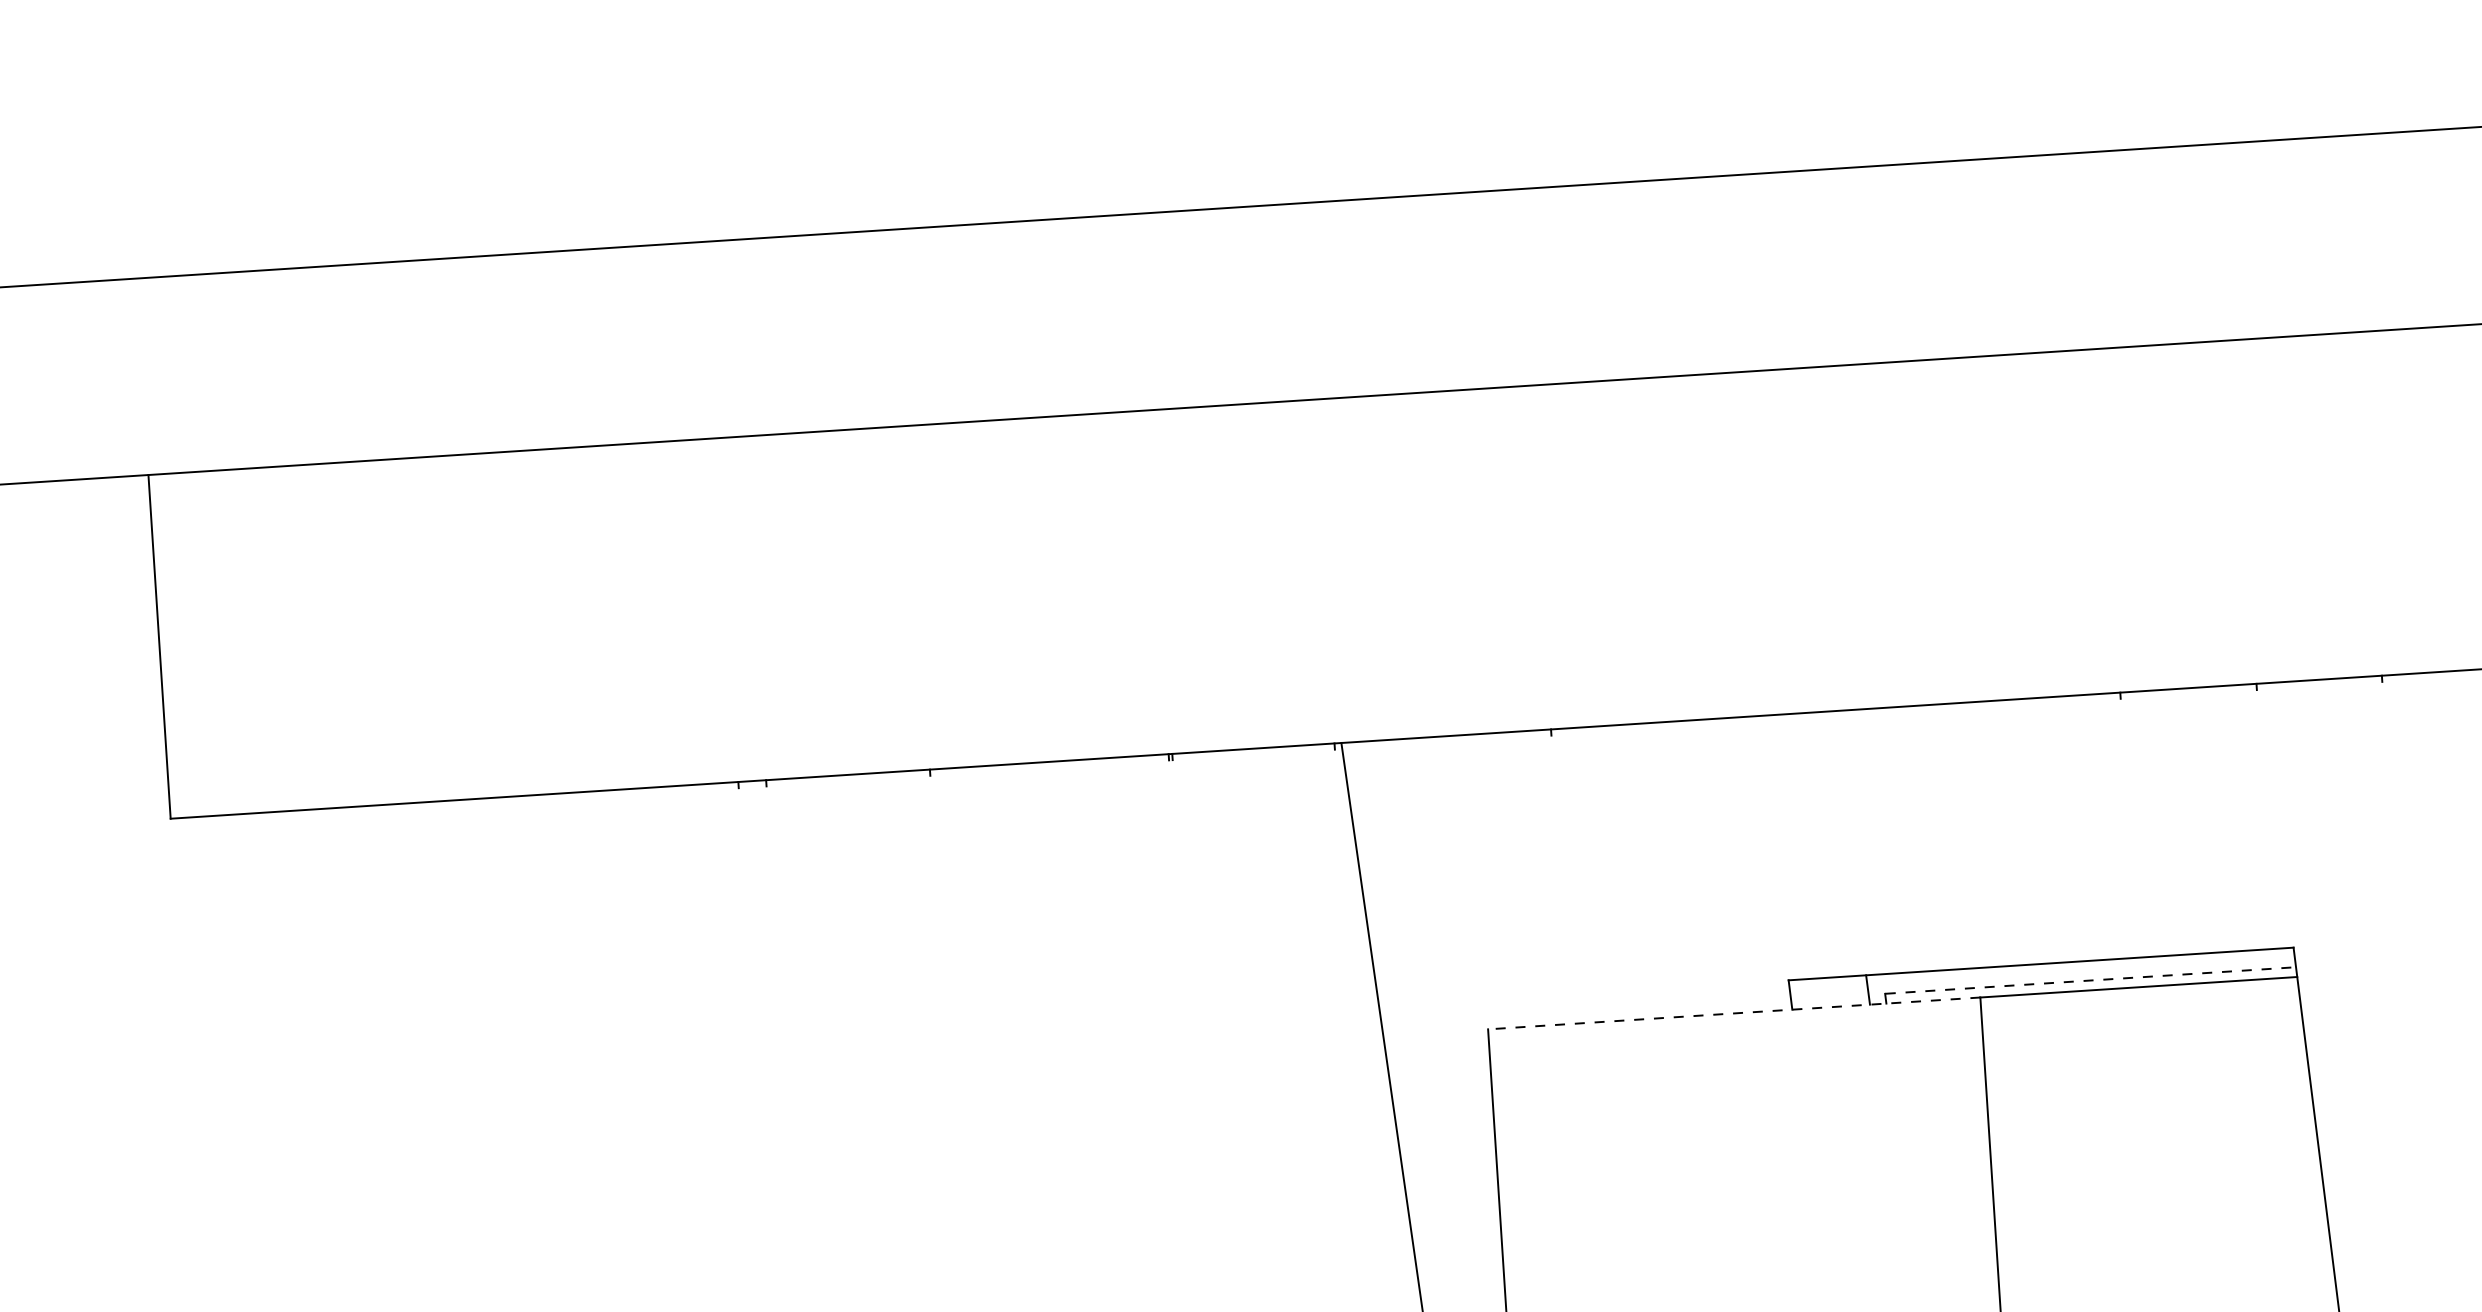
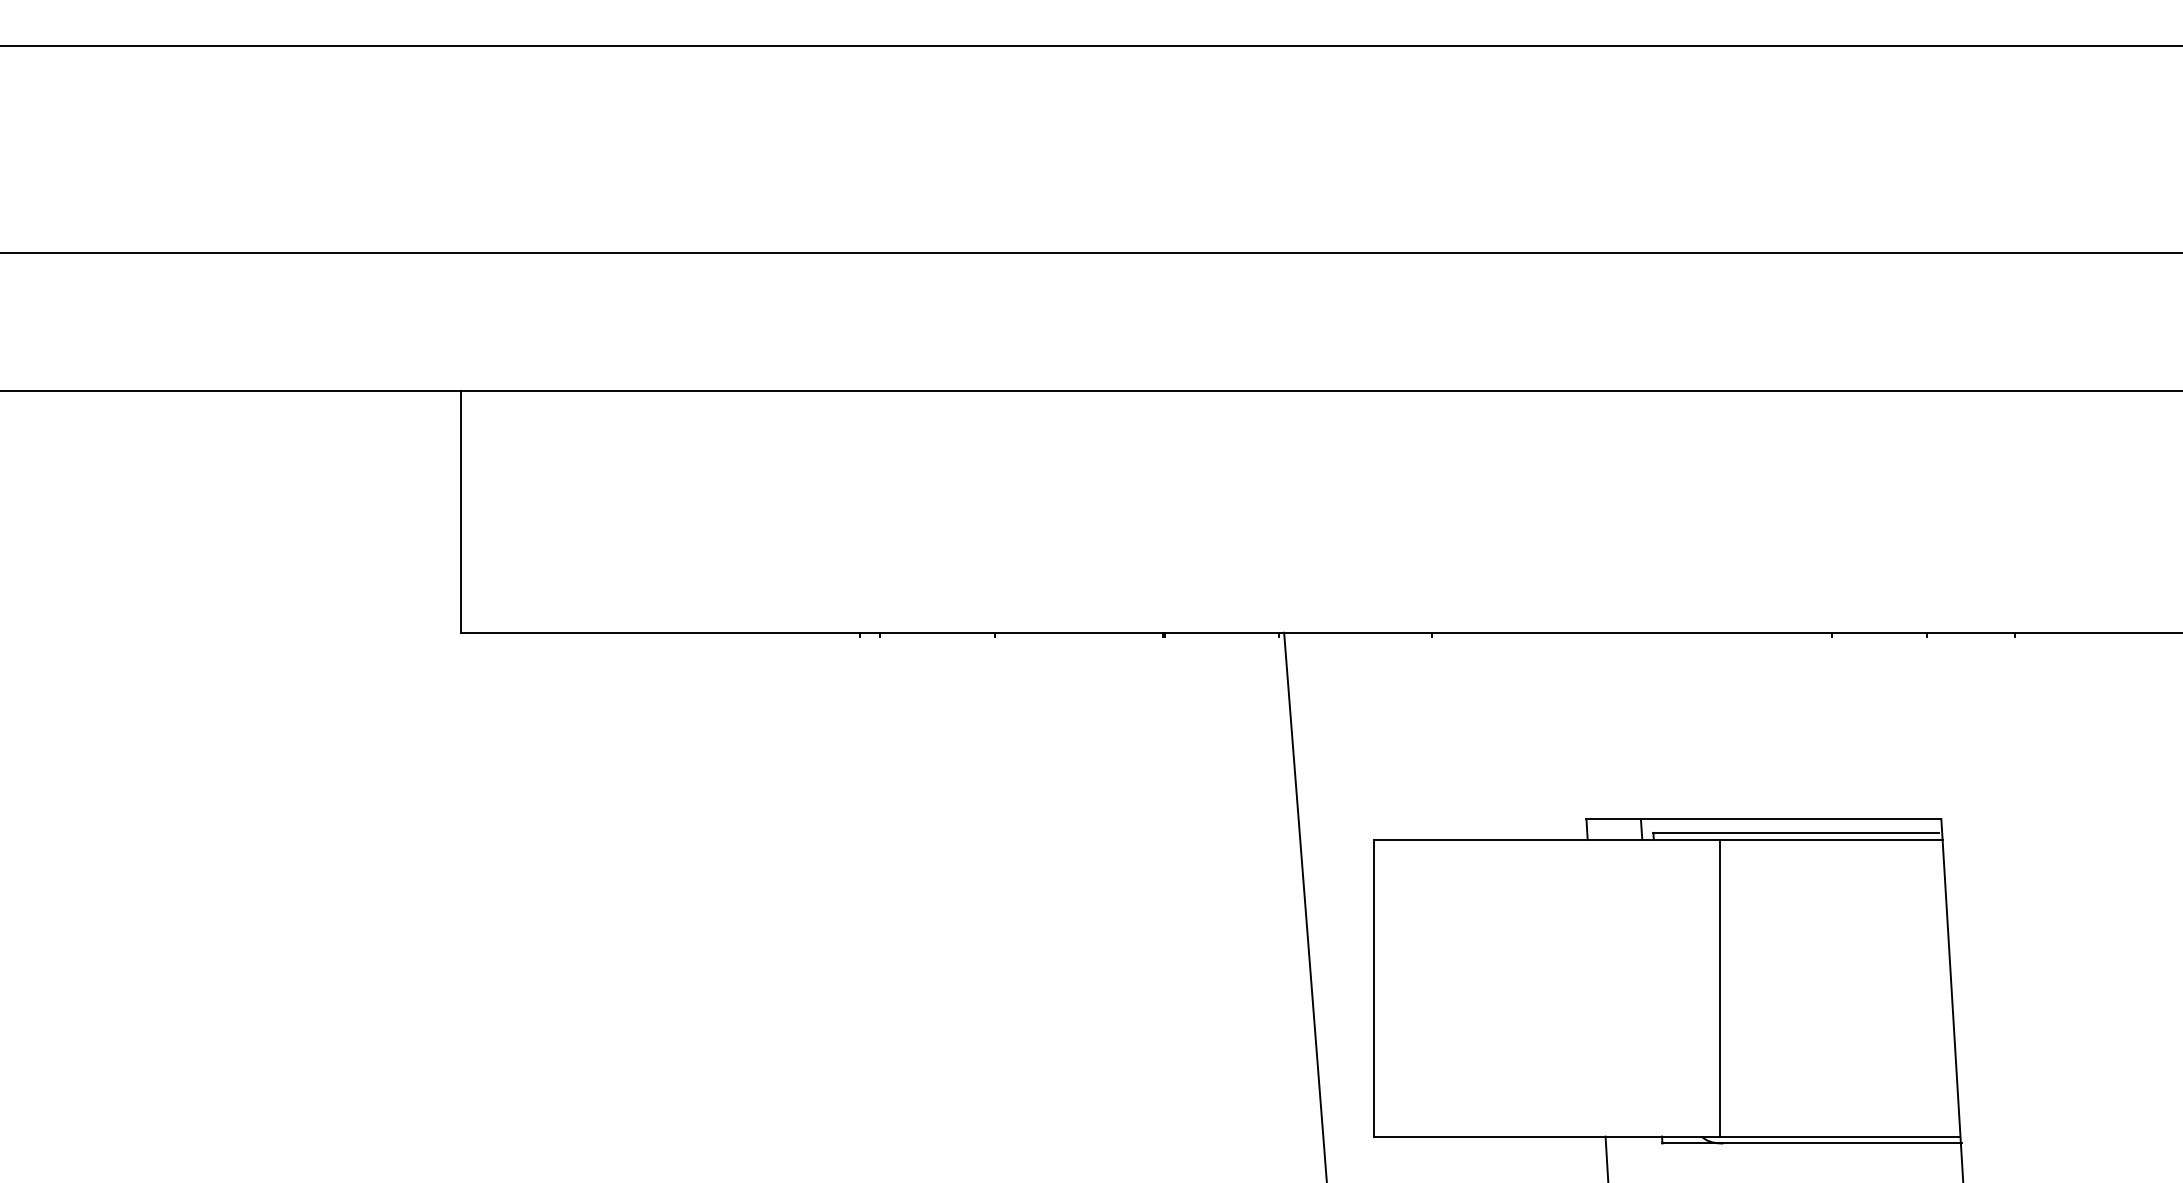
line: (2088, 980) -> (1796, 832), dashed -> solid
line: (1733, 1013) -> (1546, 839), dashed -> solid

